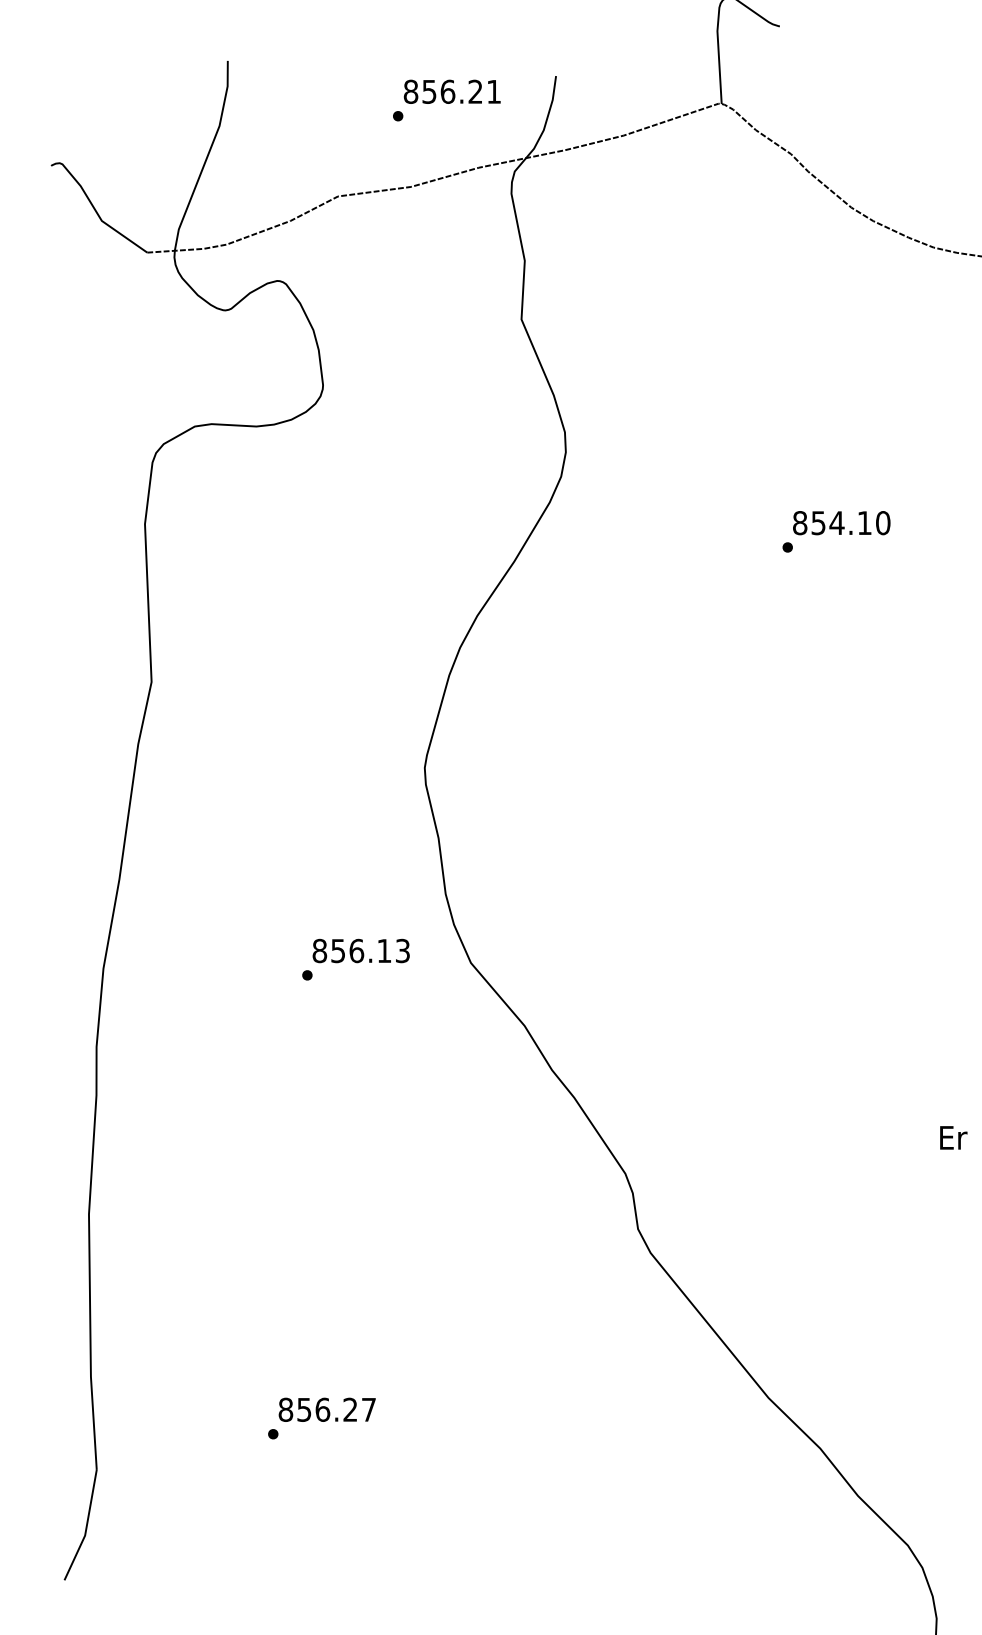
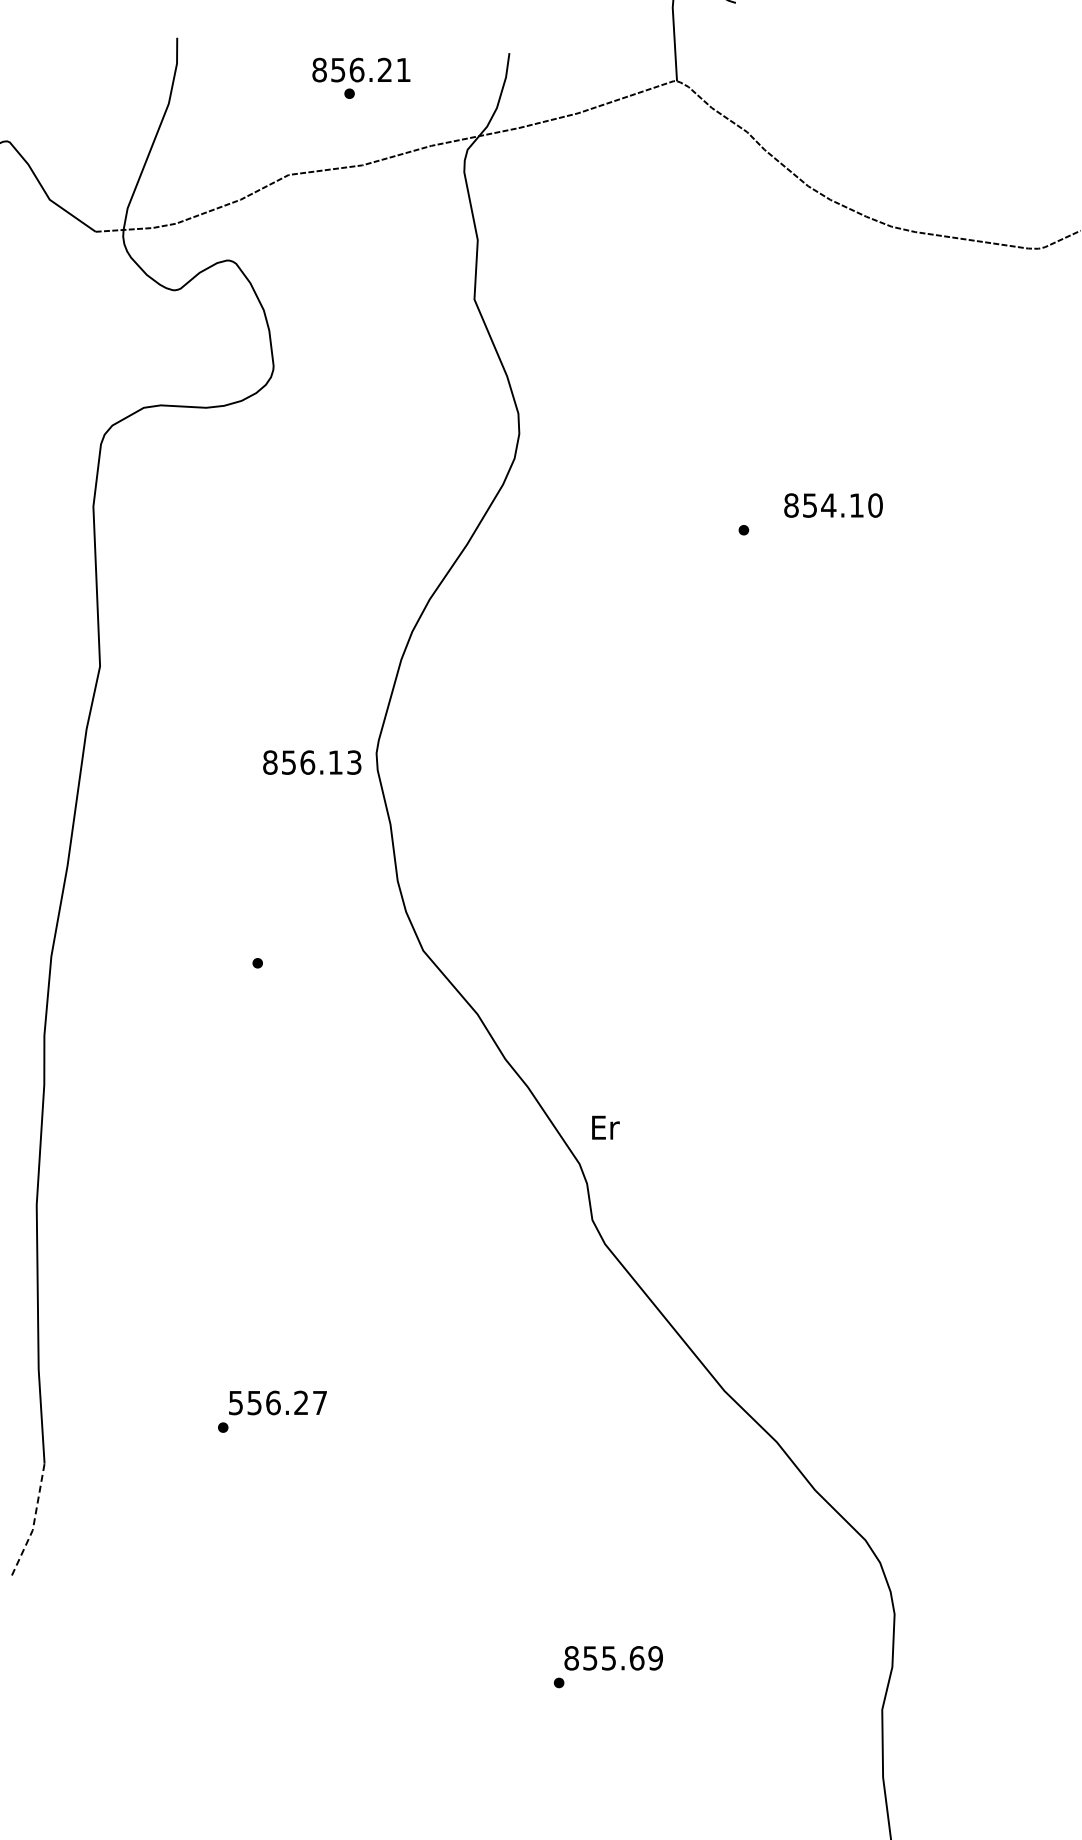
text: (452, 91) -> (361, 69), moved
text: (841, 523) -> (833, 505), moved
text: (361, 950) -> (312, 762), moved
text: (953, 1137) -> (605, 1127), moved
text: (285, 1409) -> (235, 1402), 856.27 -> 556.27
line: (86, 1526) -> (34, 1521), solid -> dashed

